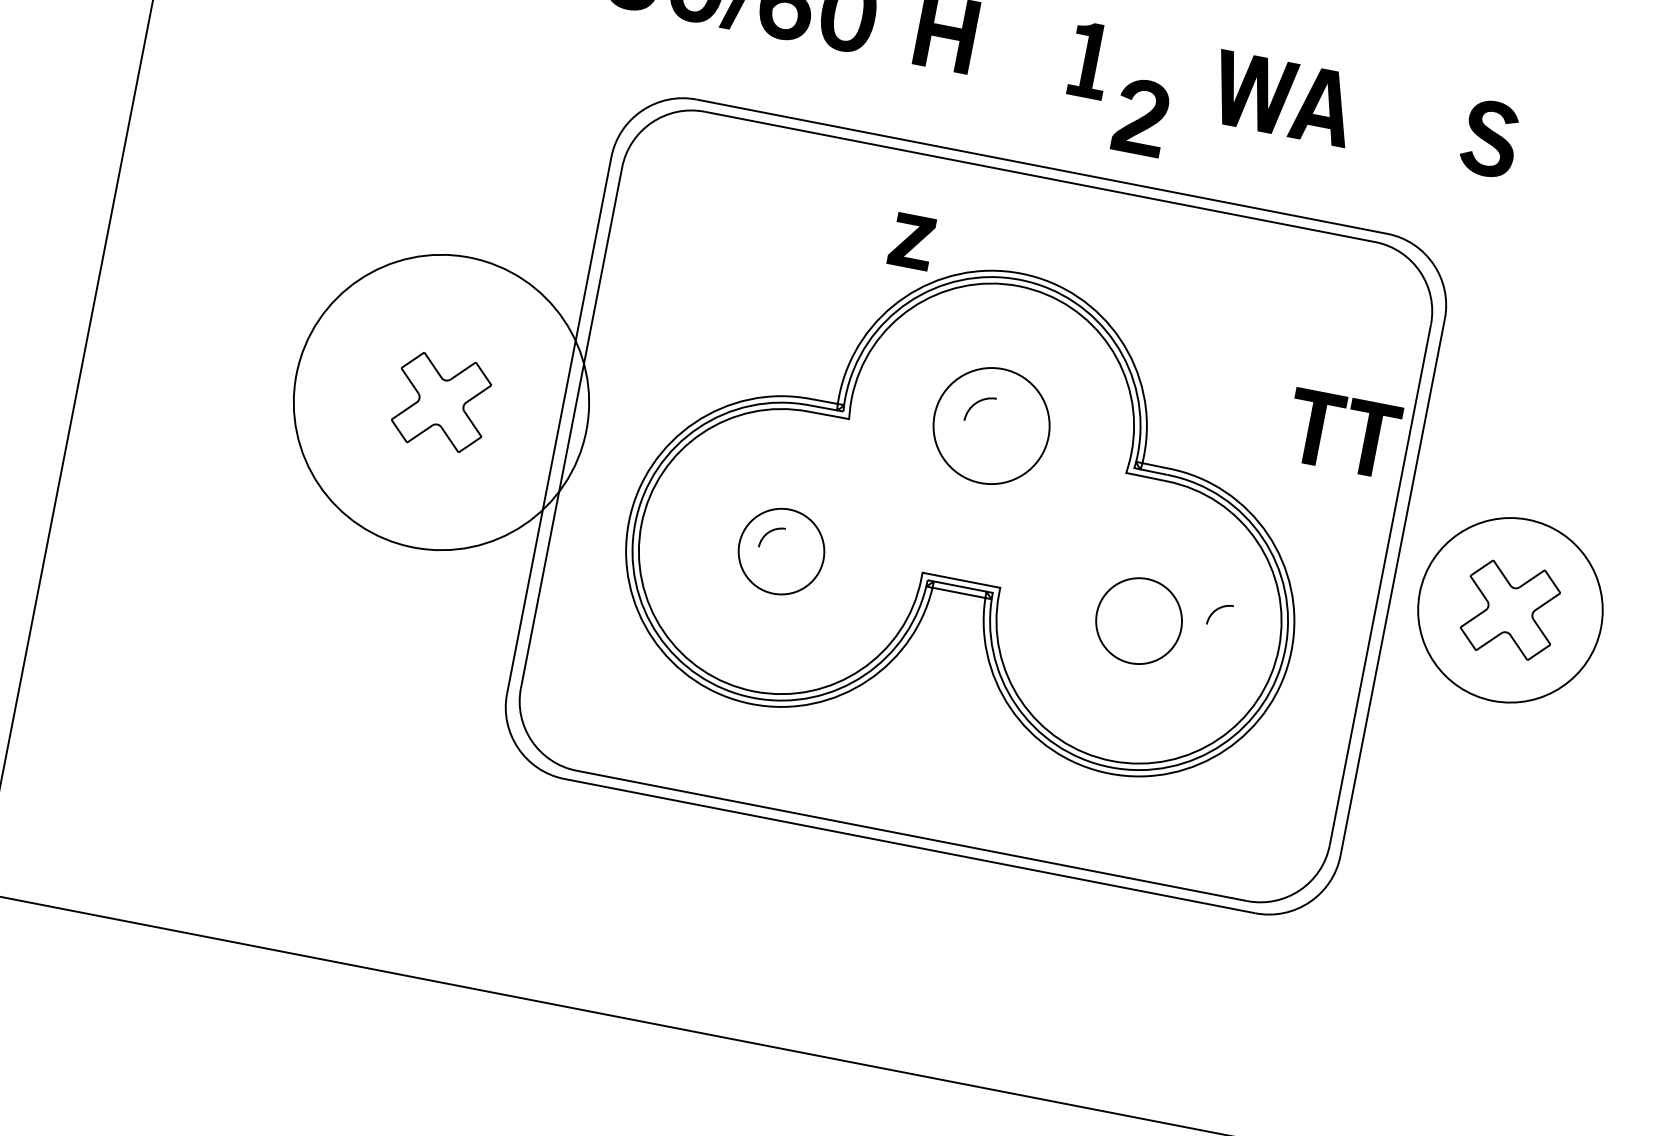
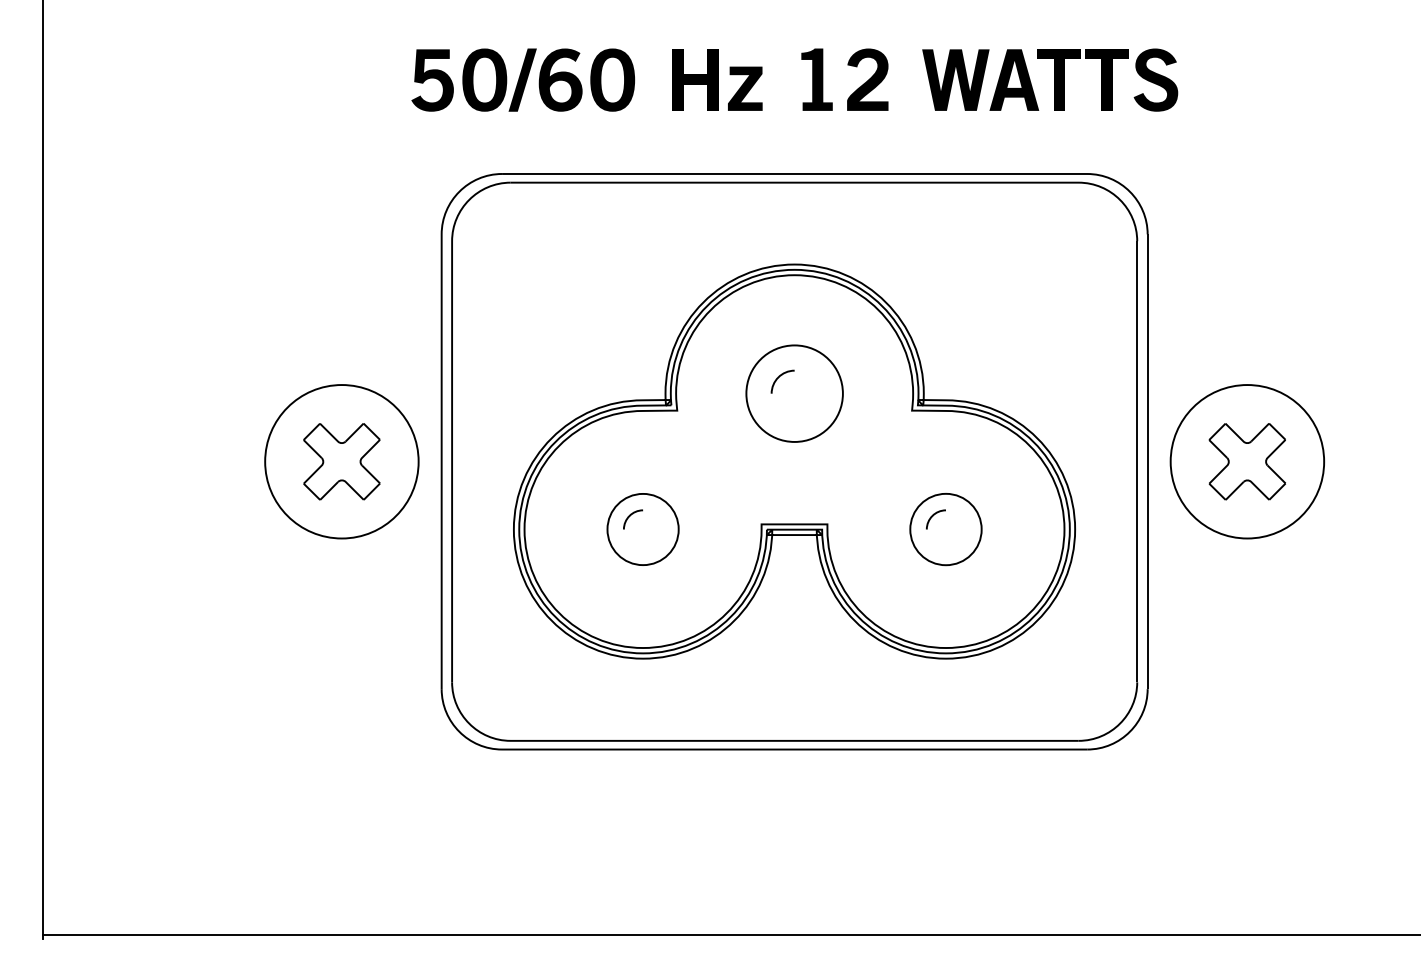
part: (1140, 116) -> (867, 79), moved
part: (912, 241) -> (745, 88), moved
circle: (441, 402) -> (341, 461), size x0.62
part: (1321, 428) -> (1064, 79), moved
curve: (1217, 610) -> (933, 516), moved

